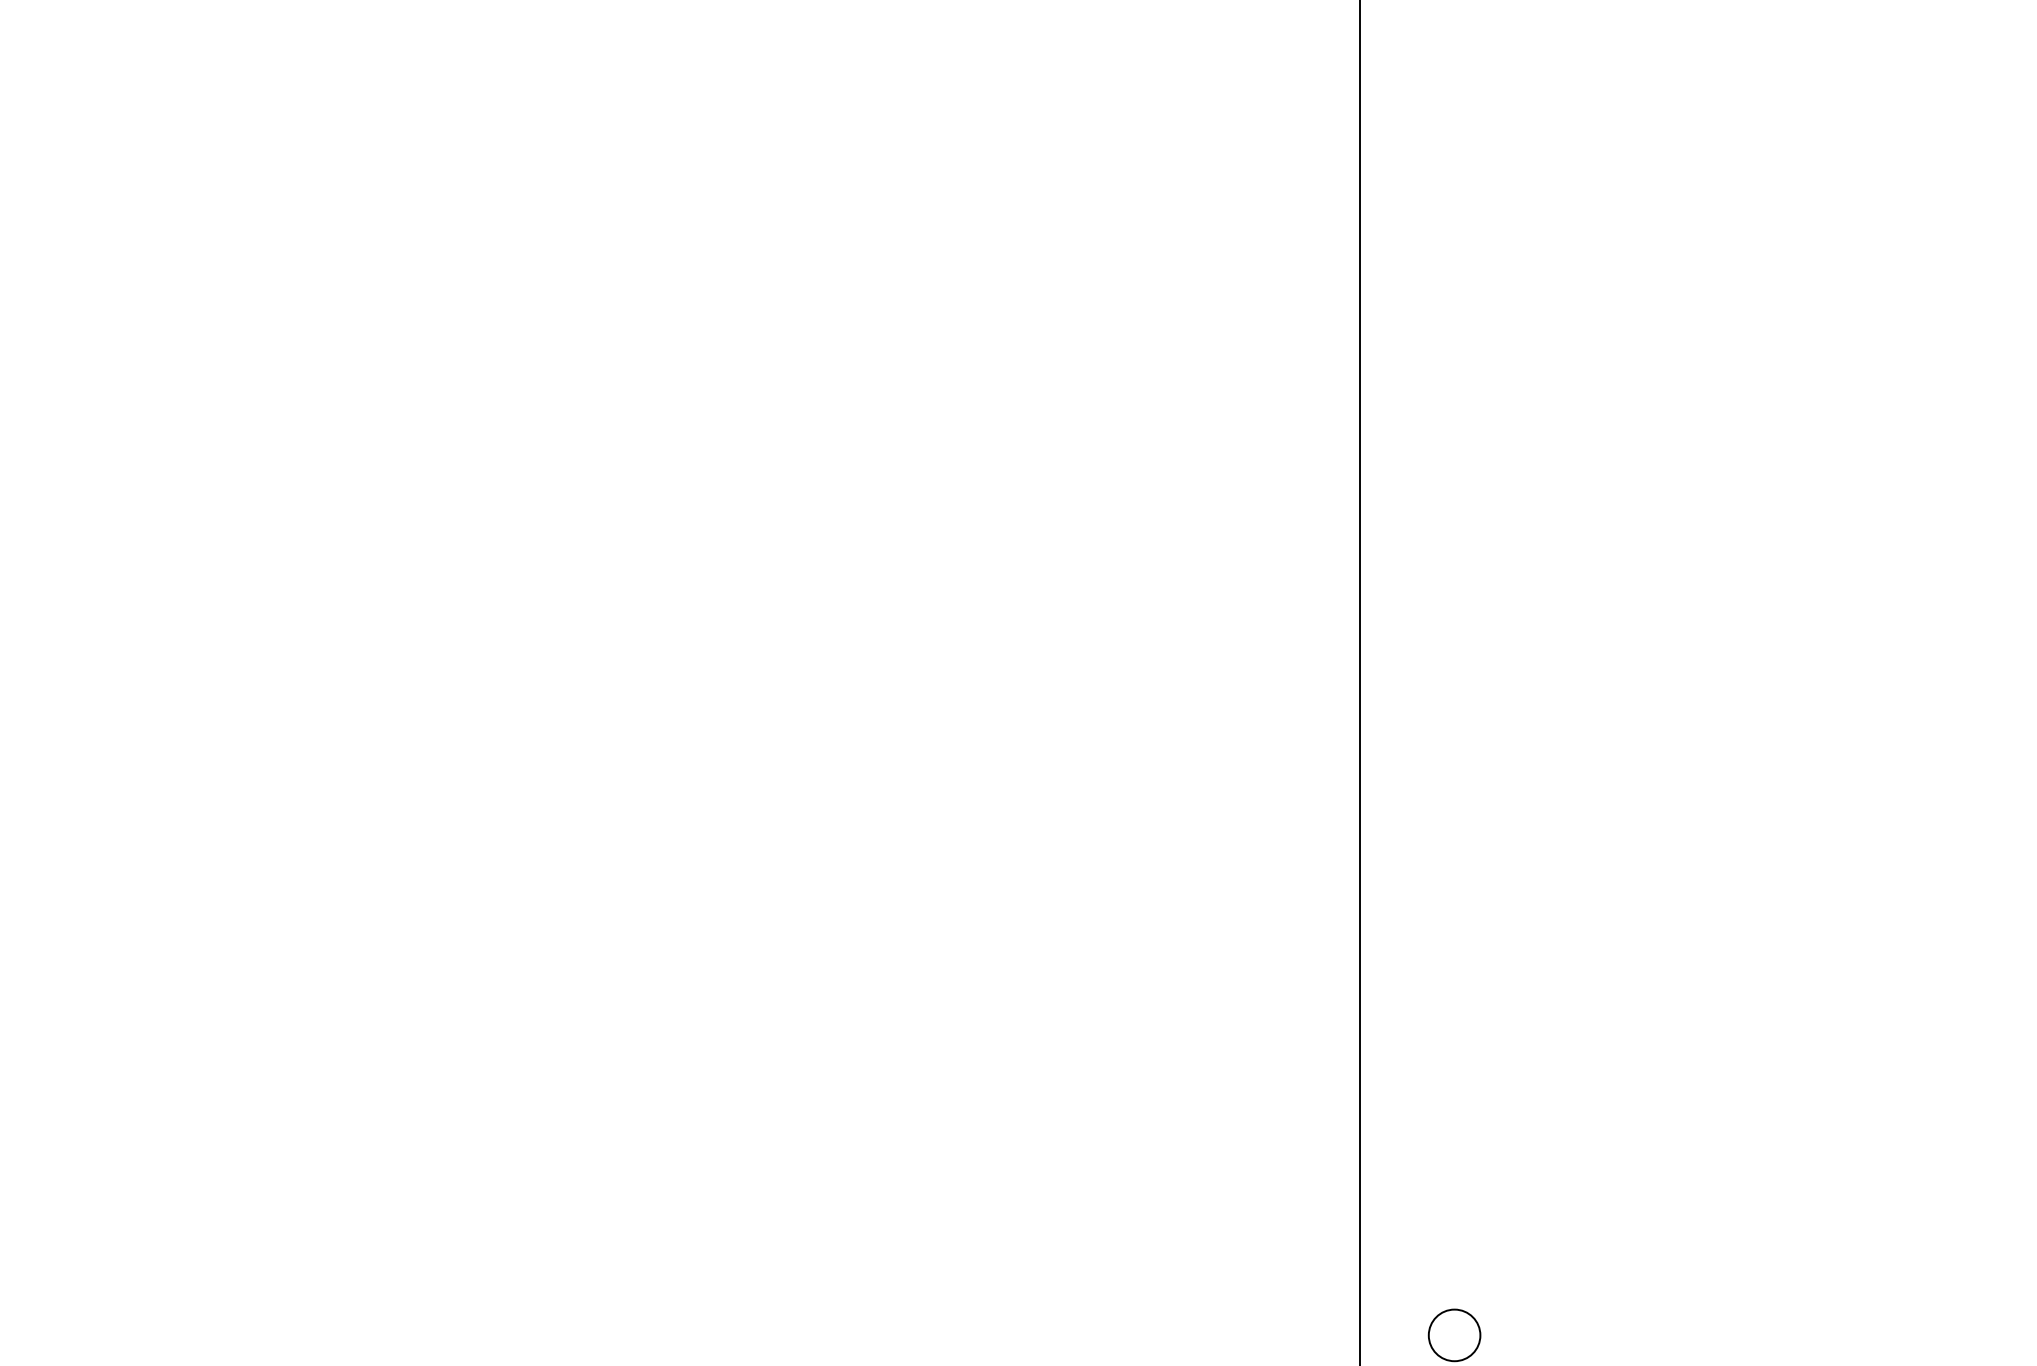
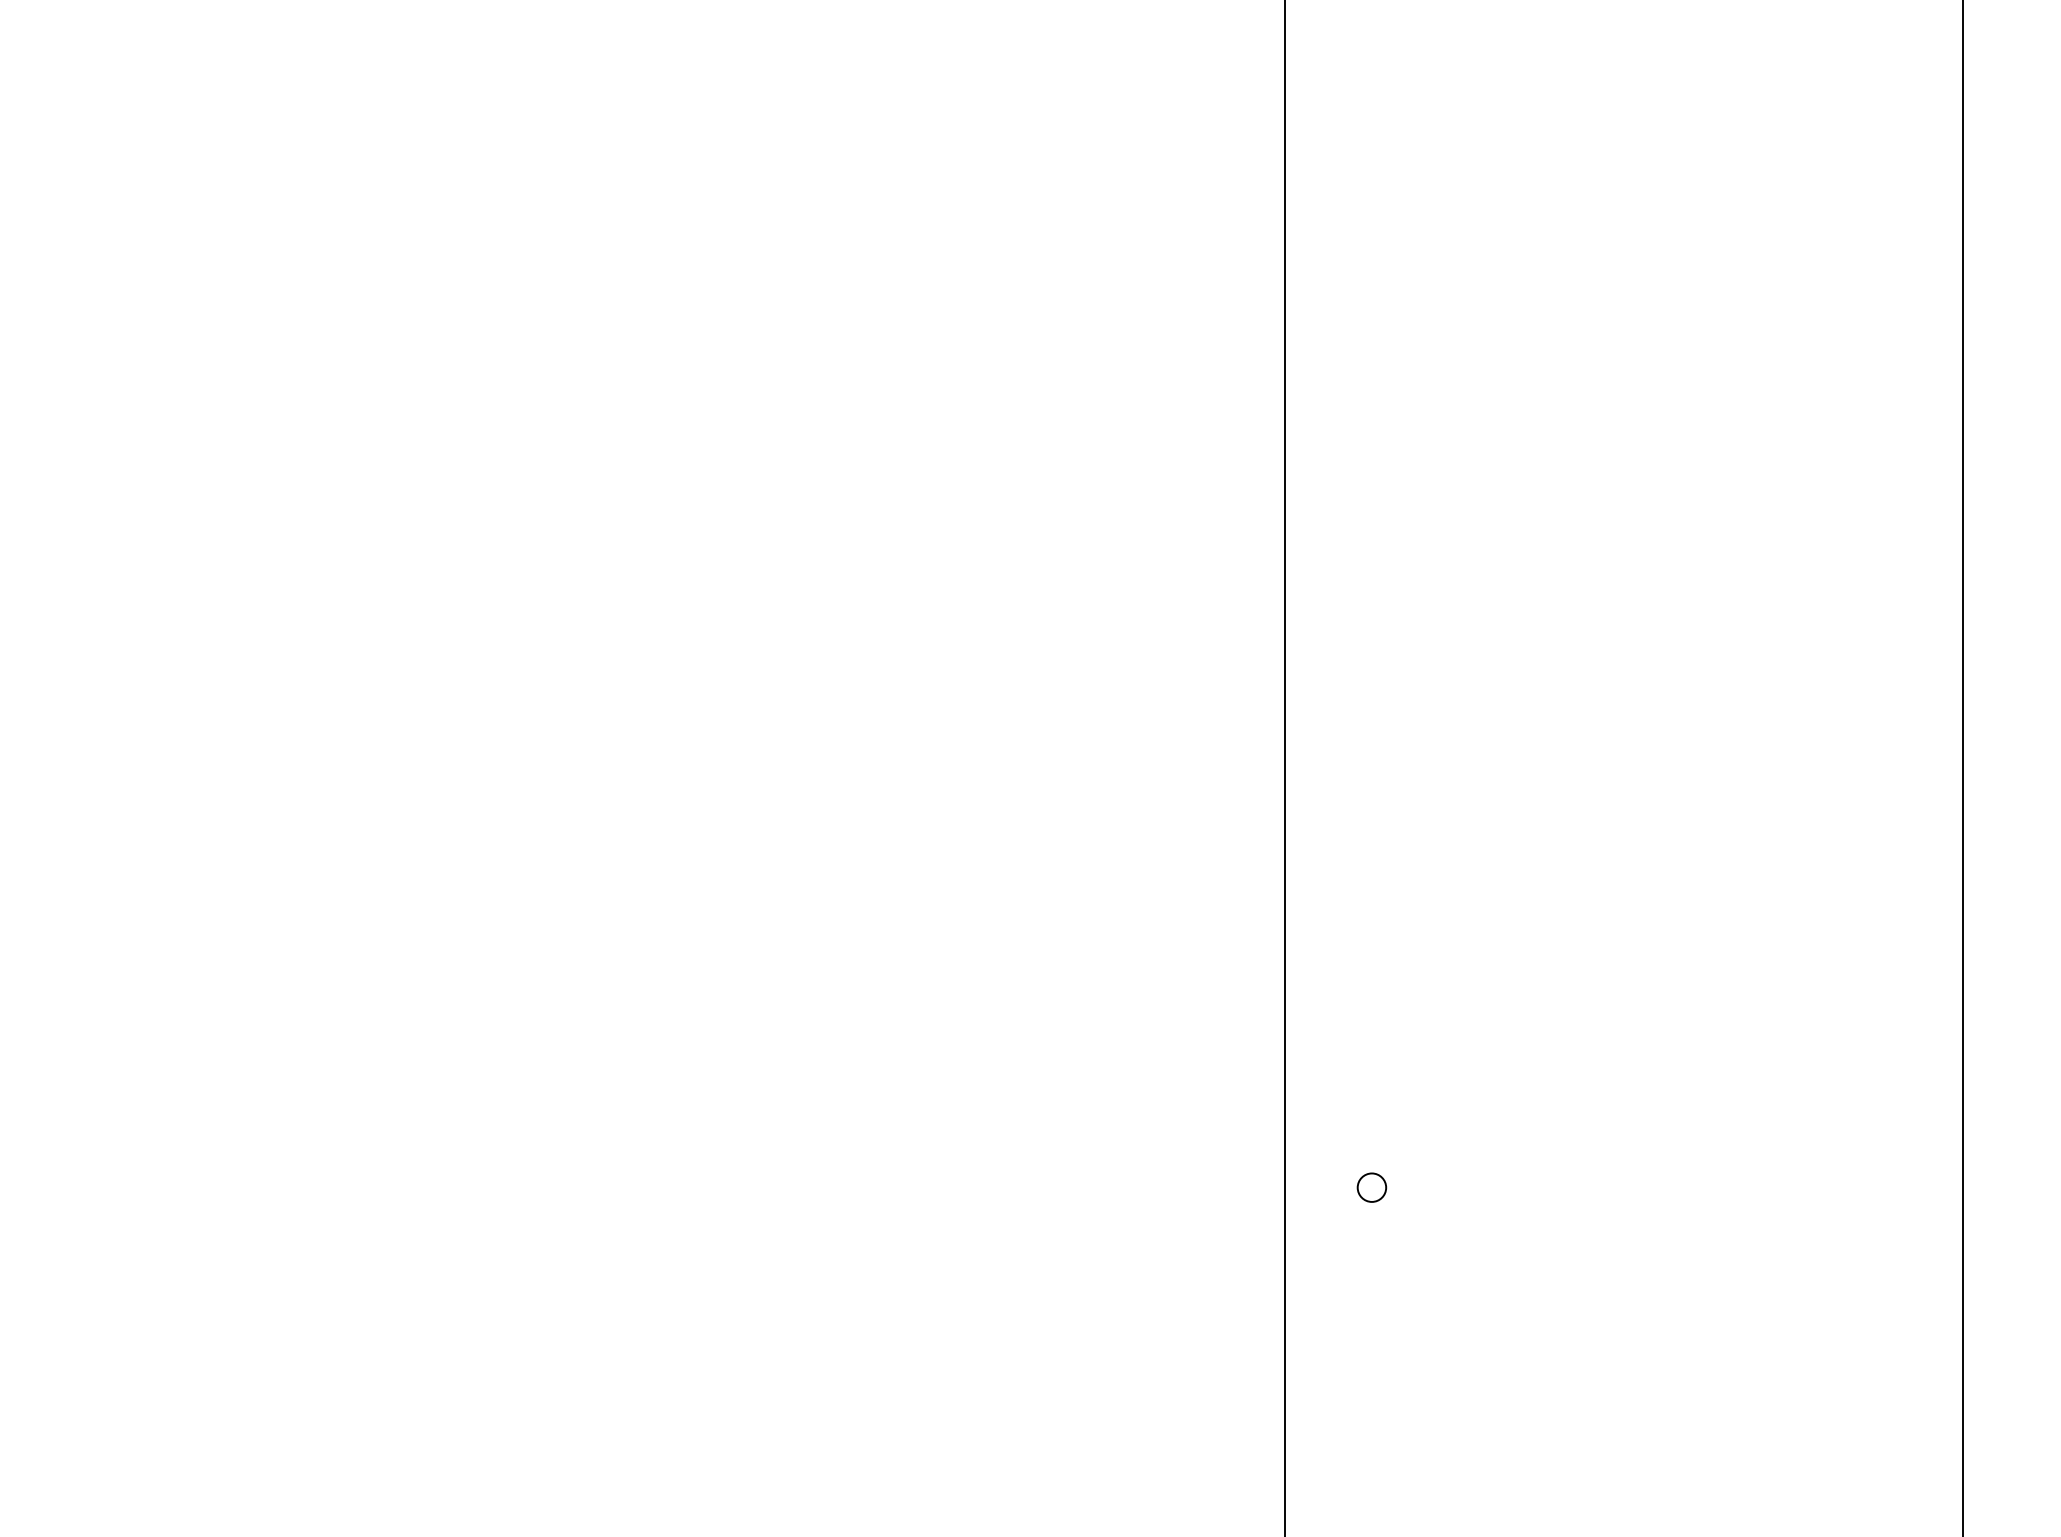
circle: (1454, 1335) -> (1371, 1187), size x0.6

